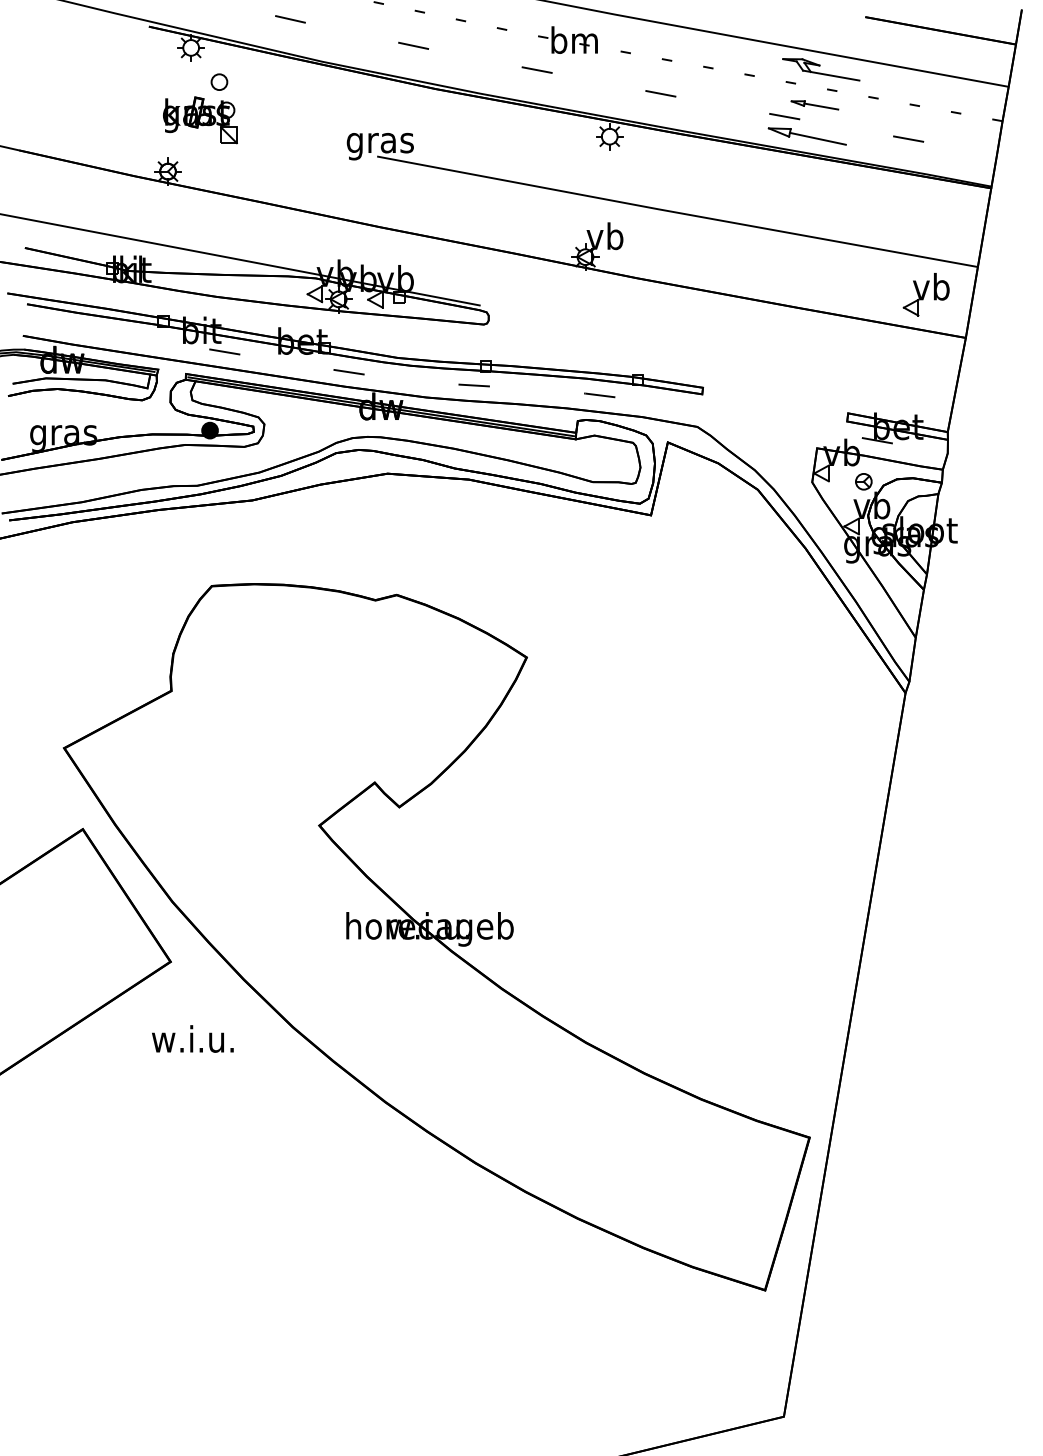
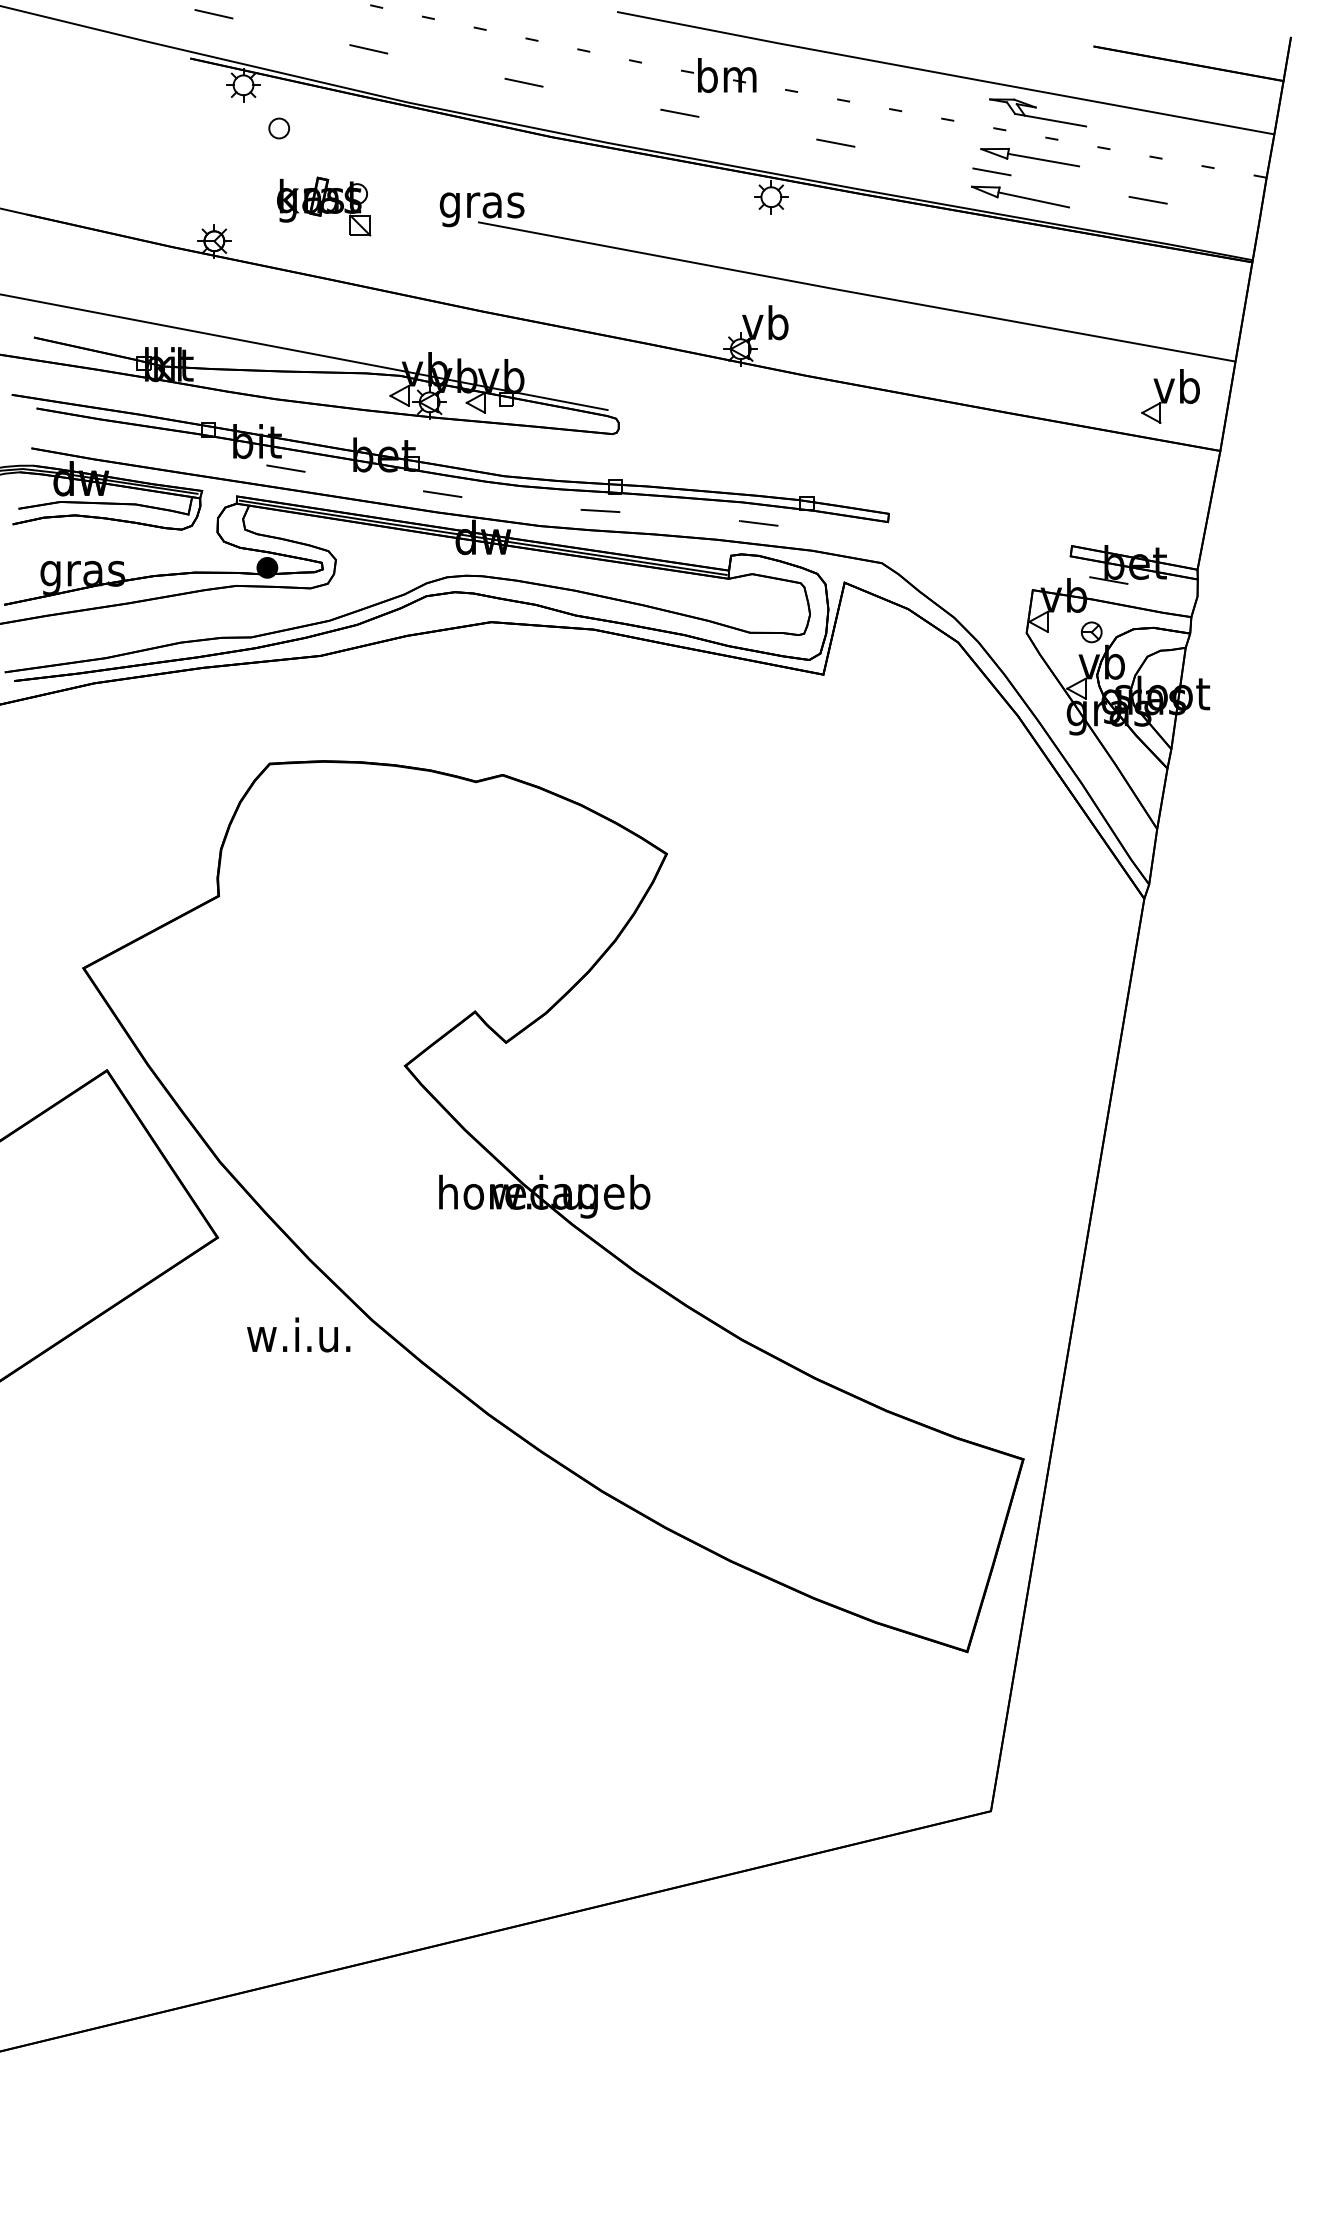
part: (814, 105) -> (1029, 157), size x1.67
part: (200, 120) -> (324, 206), moved
text: (192, 1038) -> (298, 1334), moved

